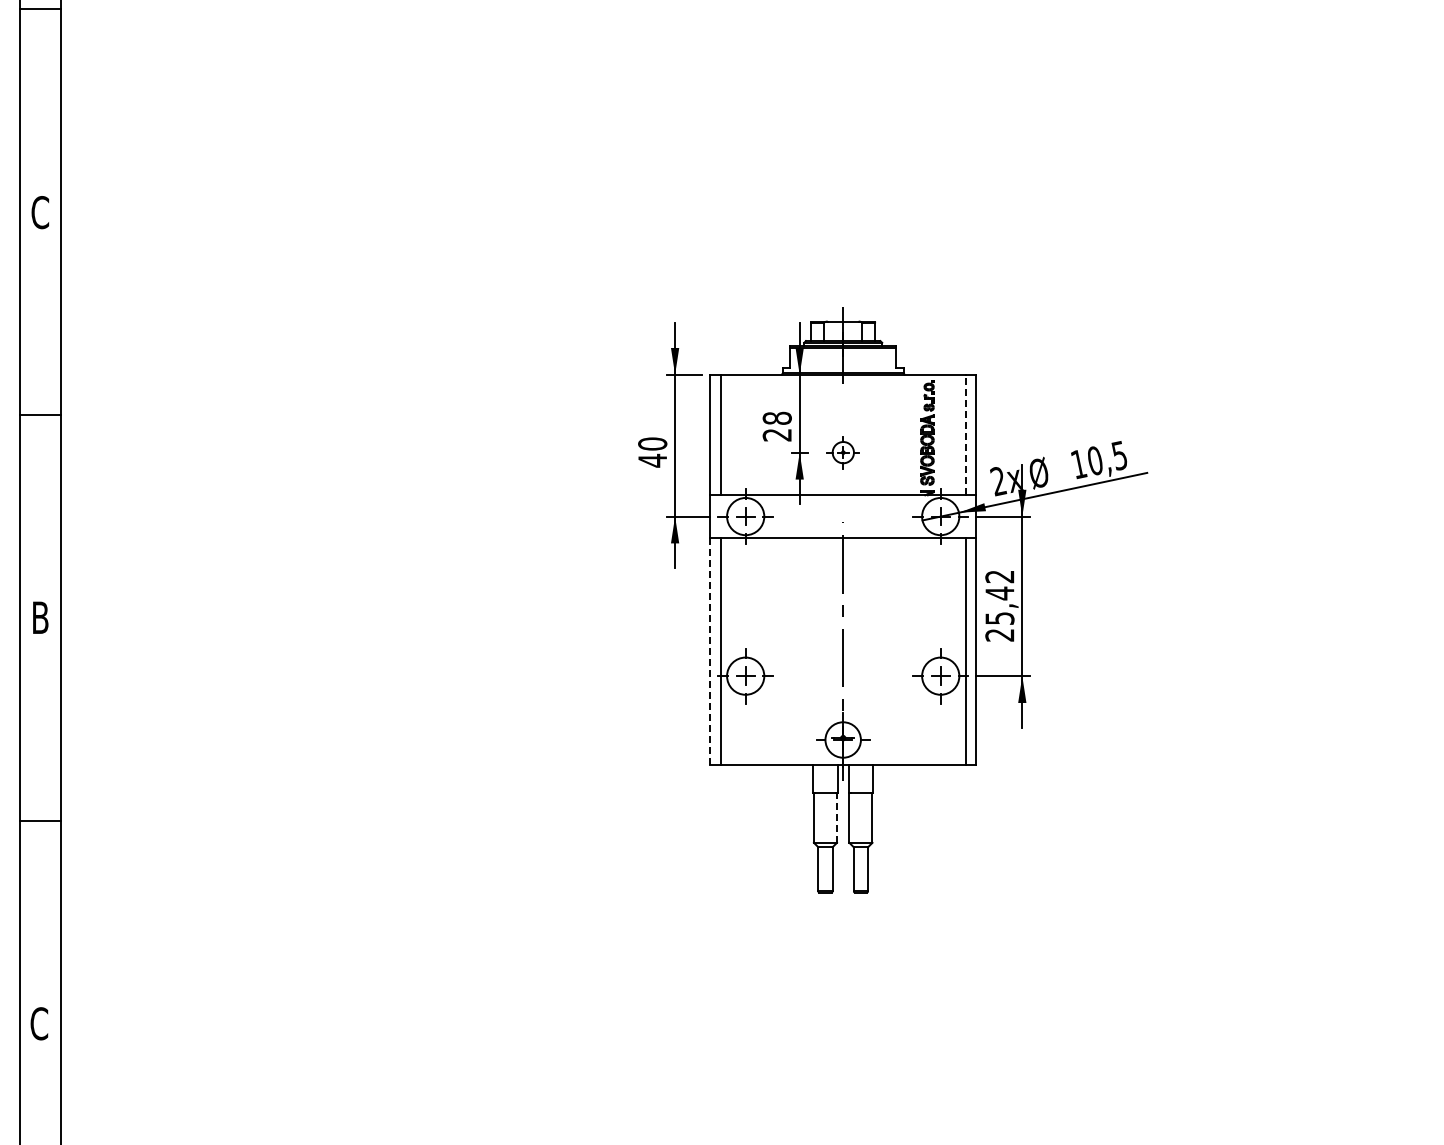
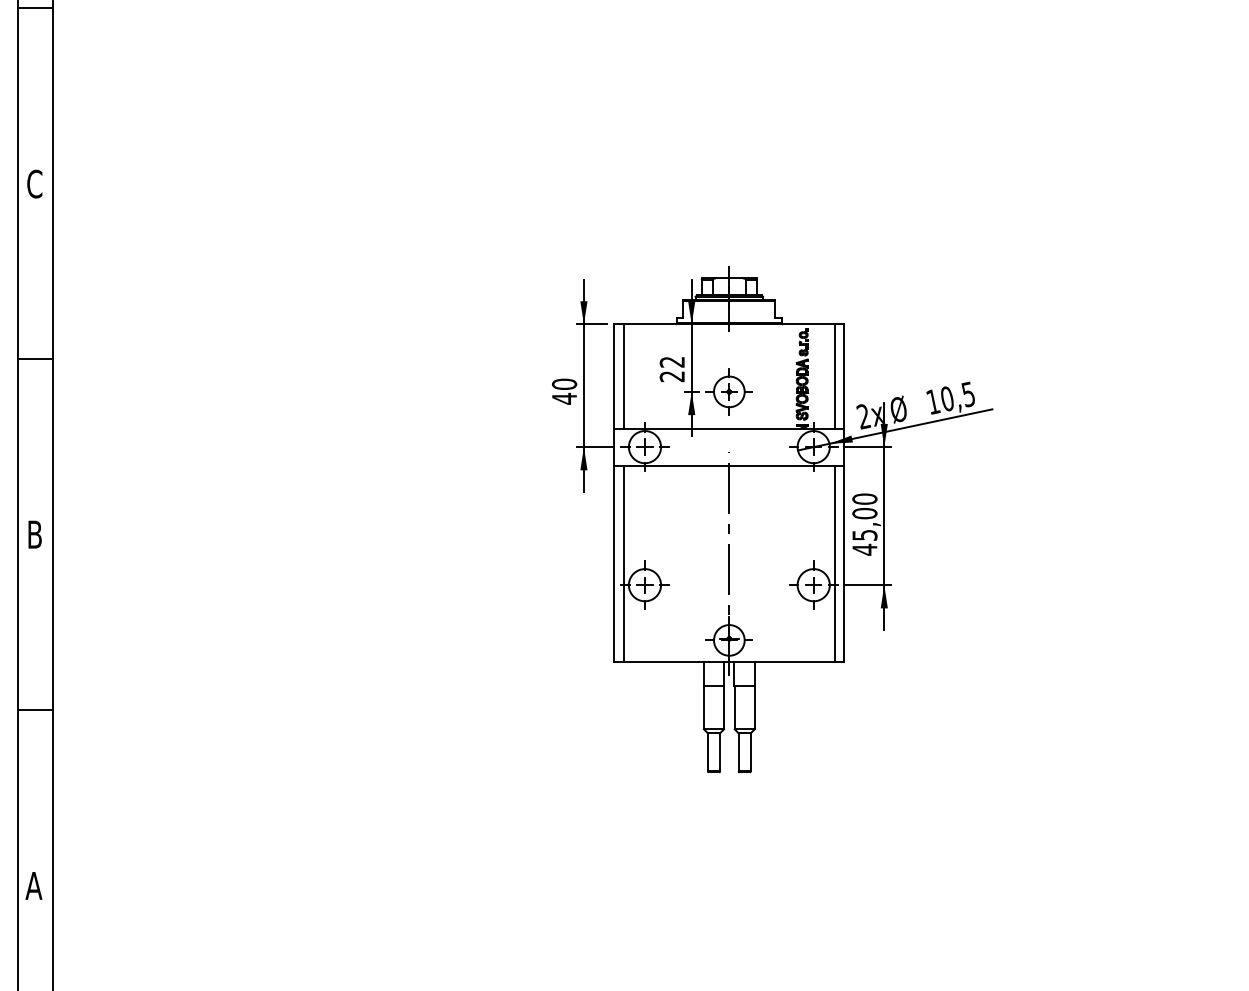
text: (776, 417) -> (671, 361), 28 -> 22
line: (965, 434) -> (835, 376), dashed -> solid
part: (843, 452) -> (729, 391), size x1.67
text: (999, 606) -> (864, 524), 25,42 -> 45,00
line: (710, 650) -> (614, 562), dashed -> solid
line: (837, 818) -> (724, 708), dashed -> solid
text: (39, 1023) -> (34, 885), C -> A

